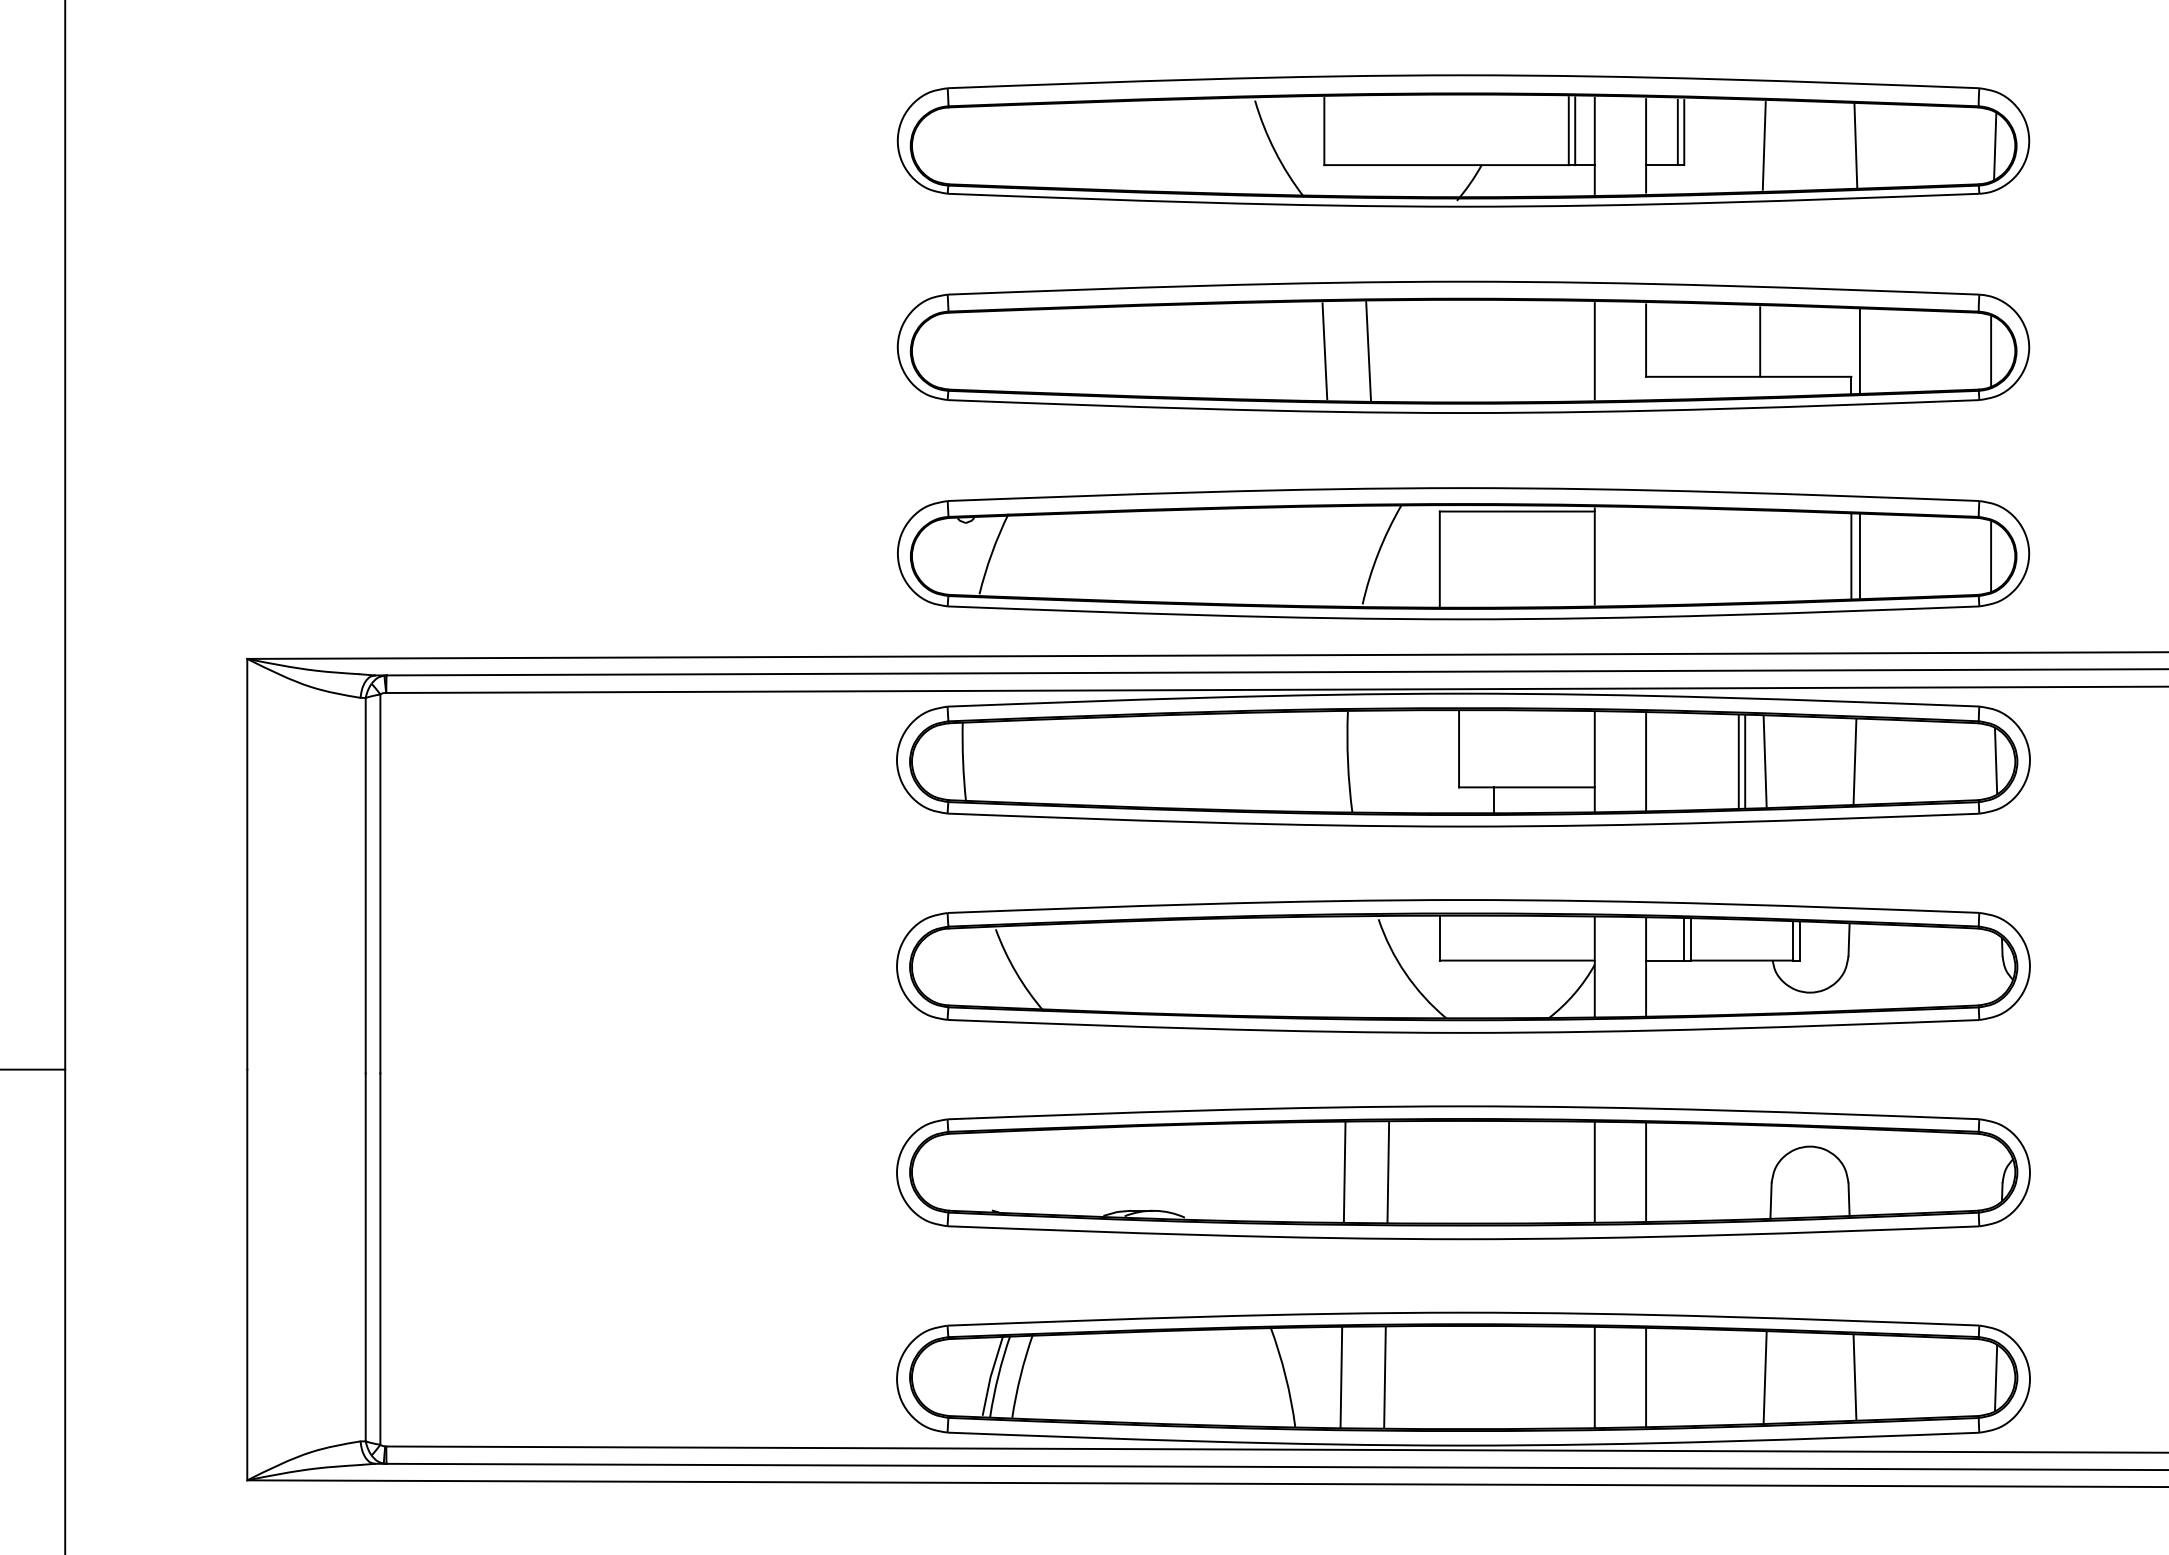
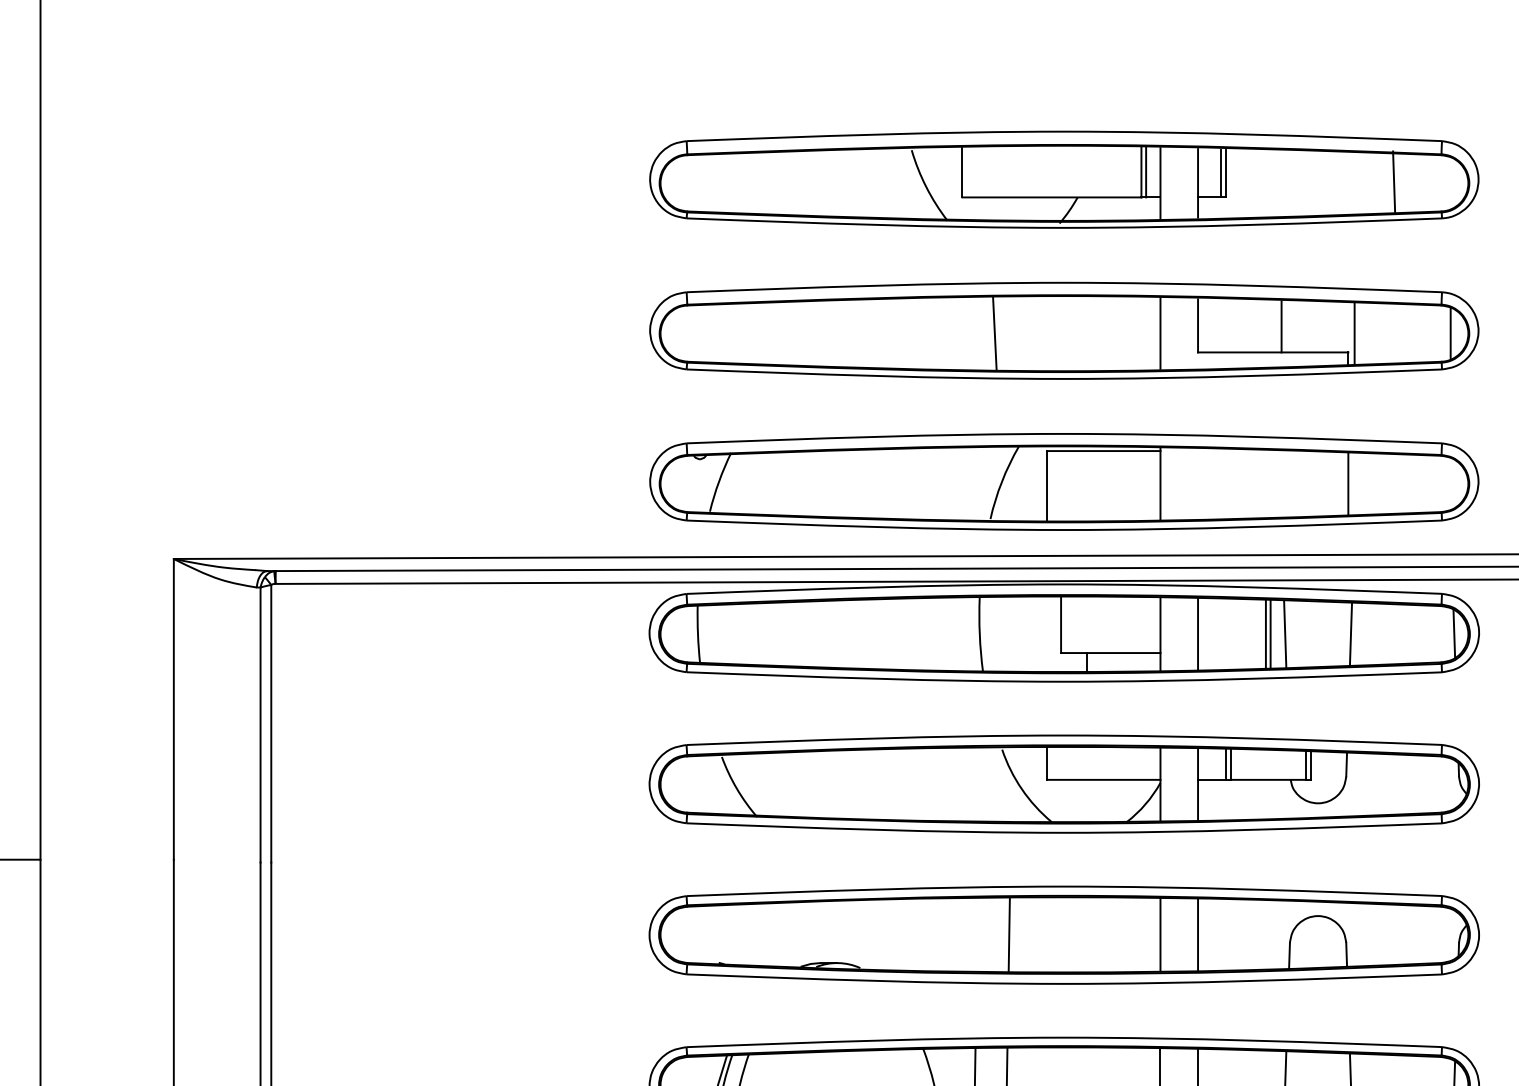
line: (1763, 145) -> (1284, 183), removed
line: (1855, 145) -> (1393, 181), moved
line: (1995, 146) -> (1453, 183), removed
line: (1324, 351) -> (962, 333), removed
line: (1991, 555) -> (1450, 483), removed
line: (1859, 556) -> (1354, 483), removed
line: (1344, 1172) -> (977, 935), removed

